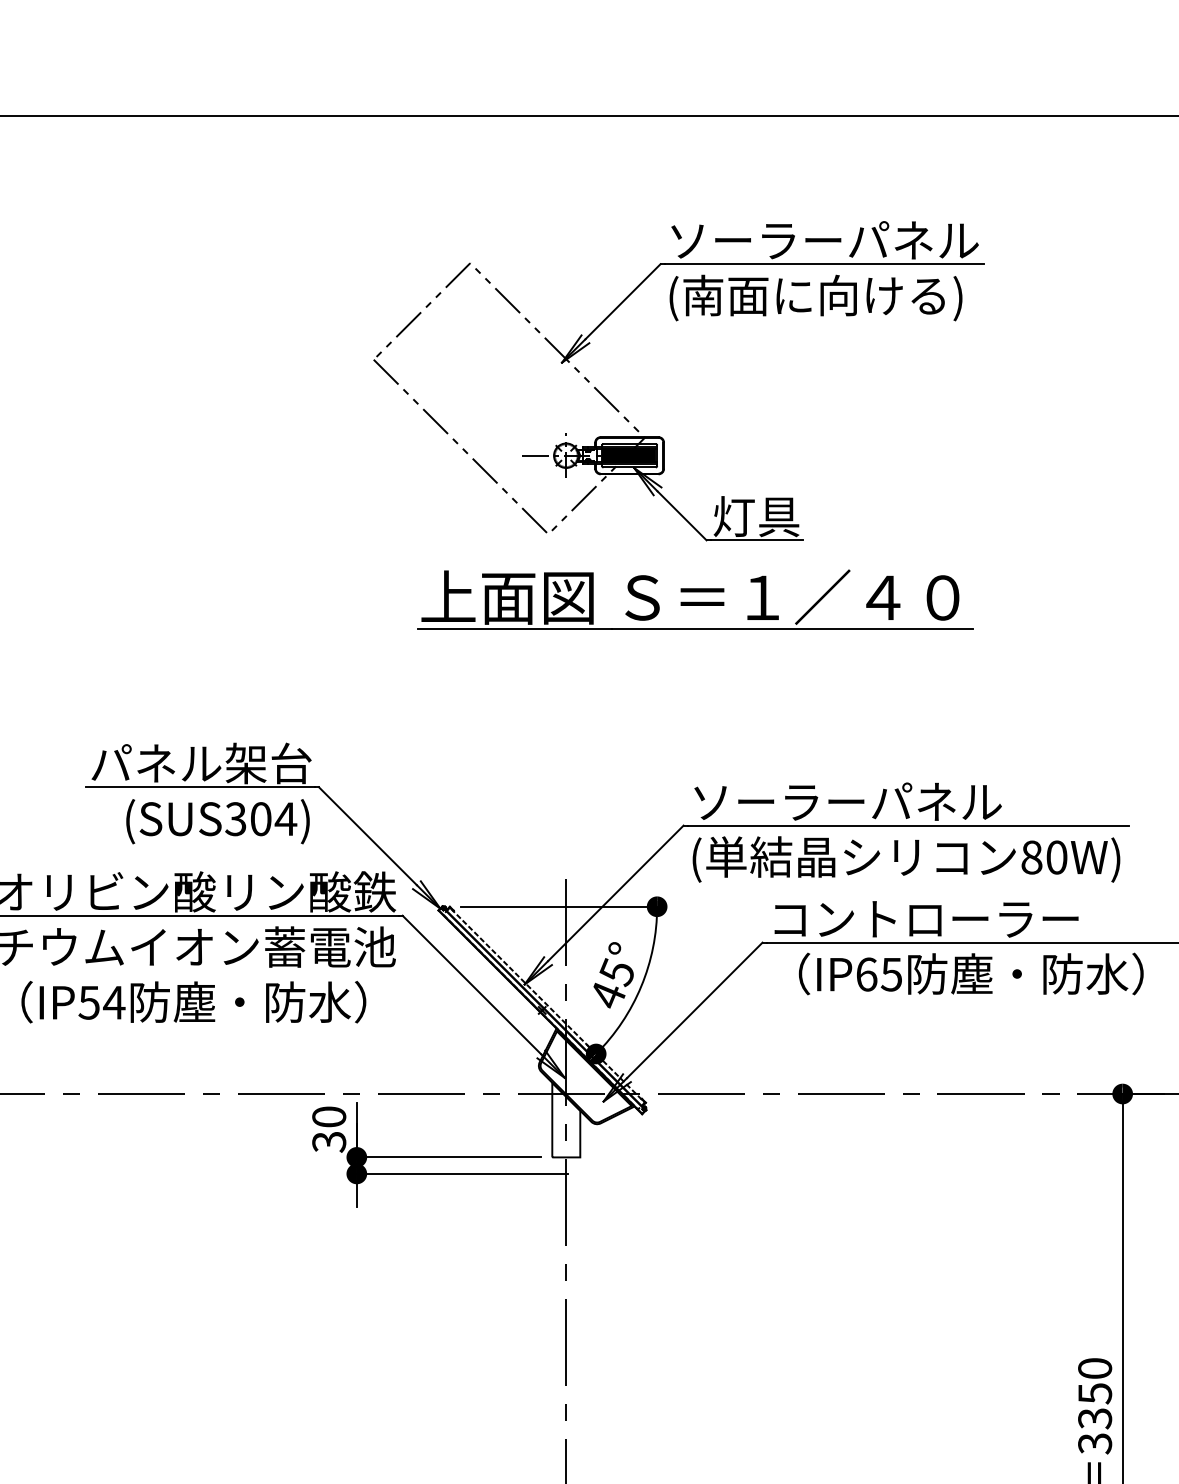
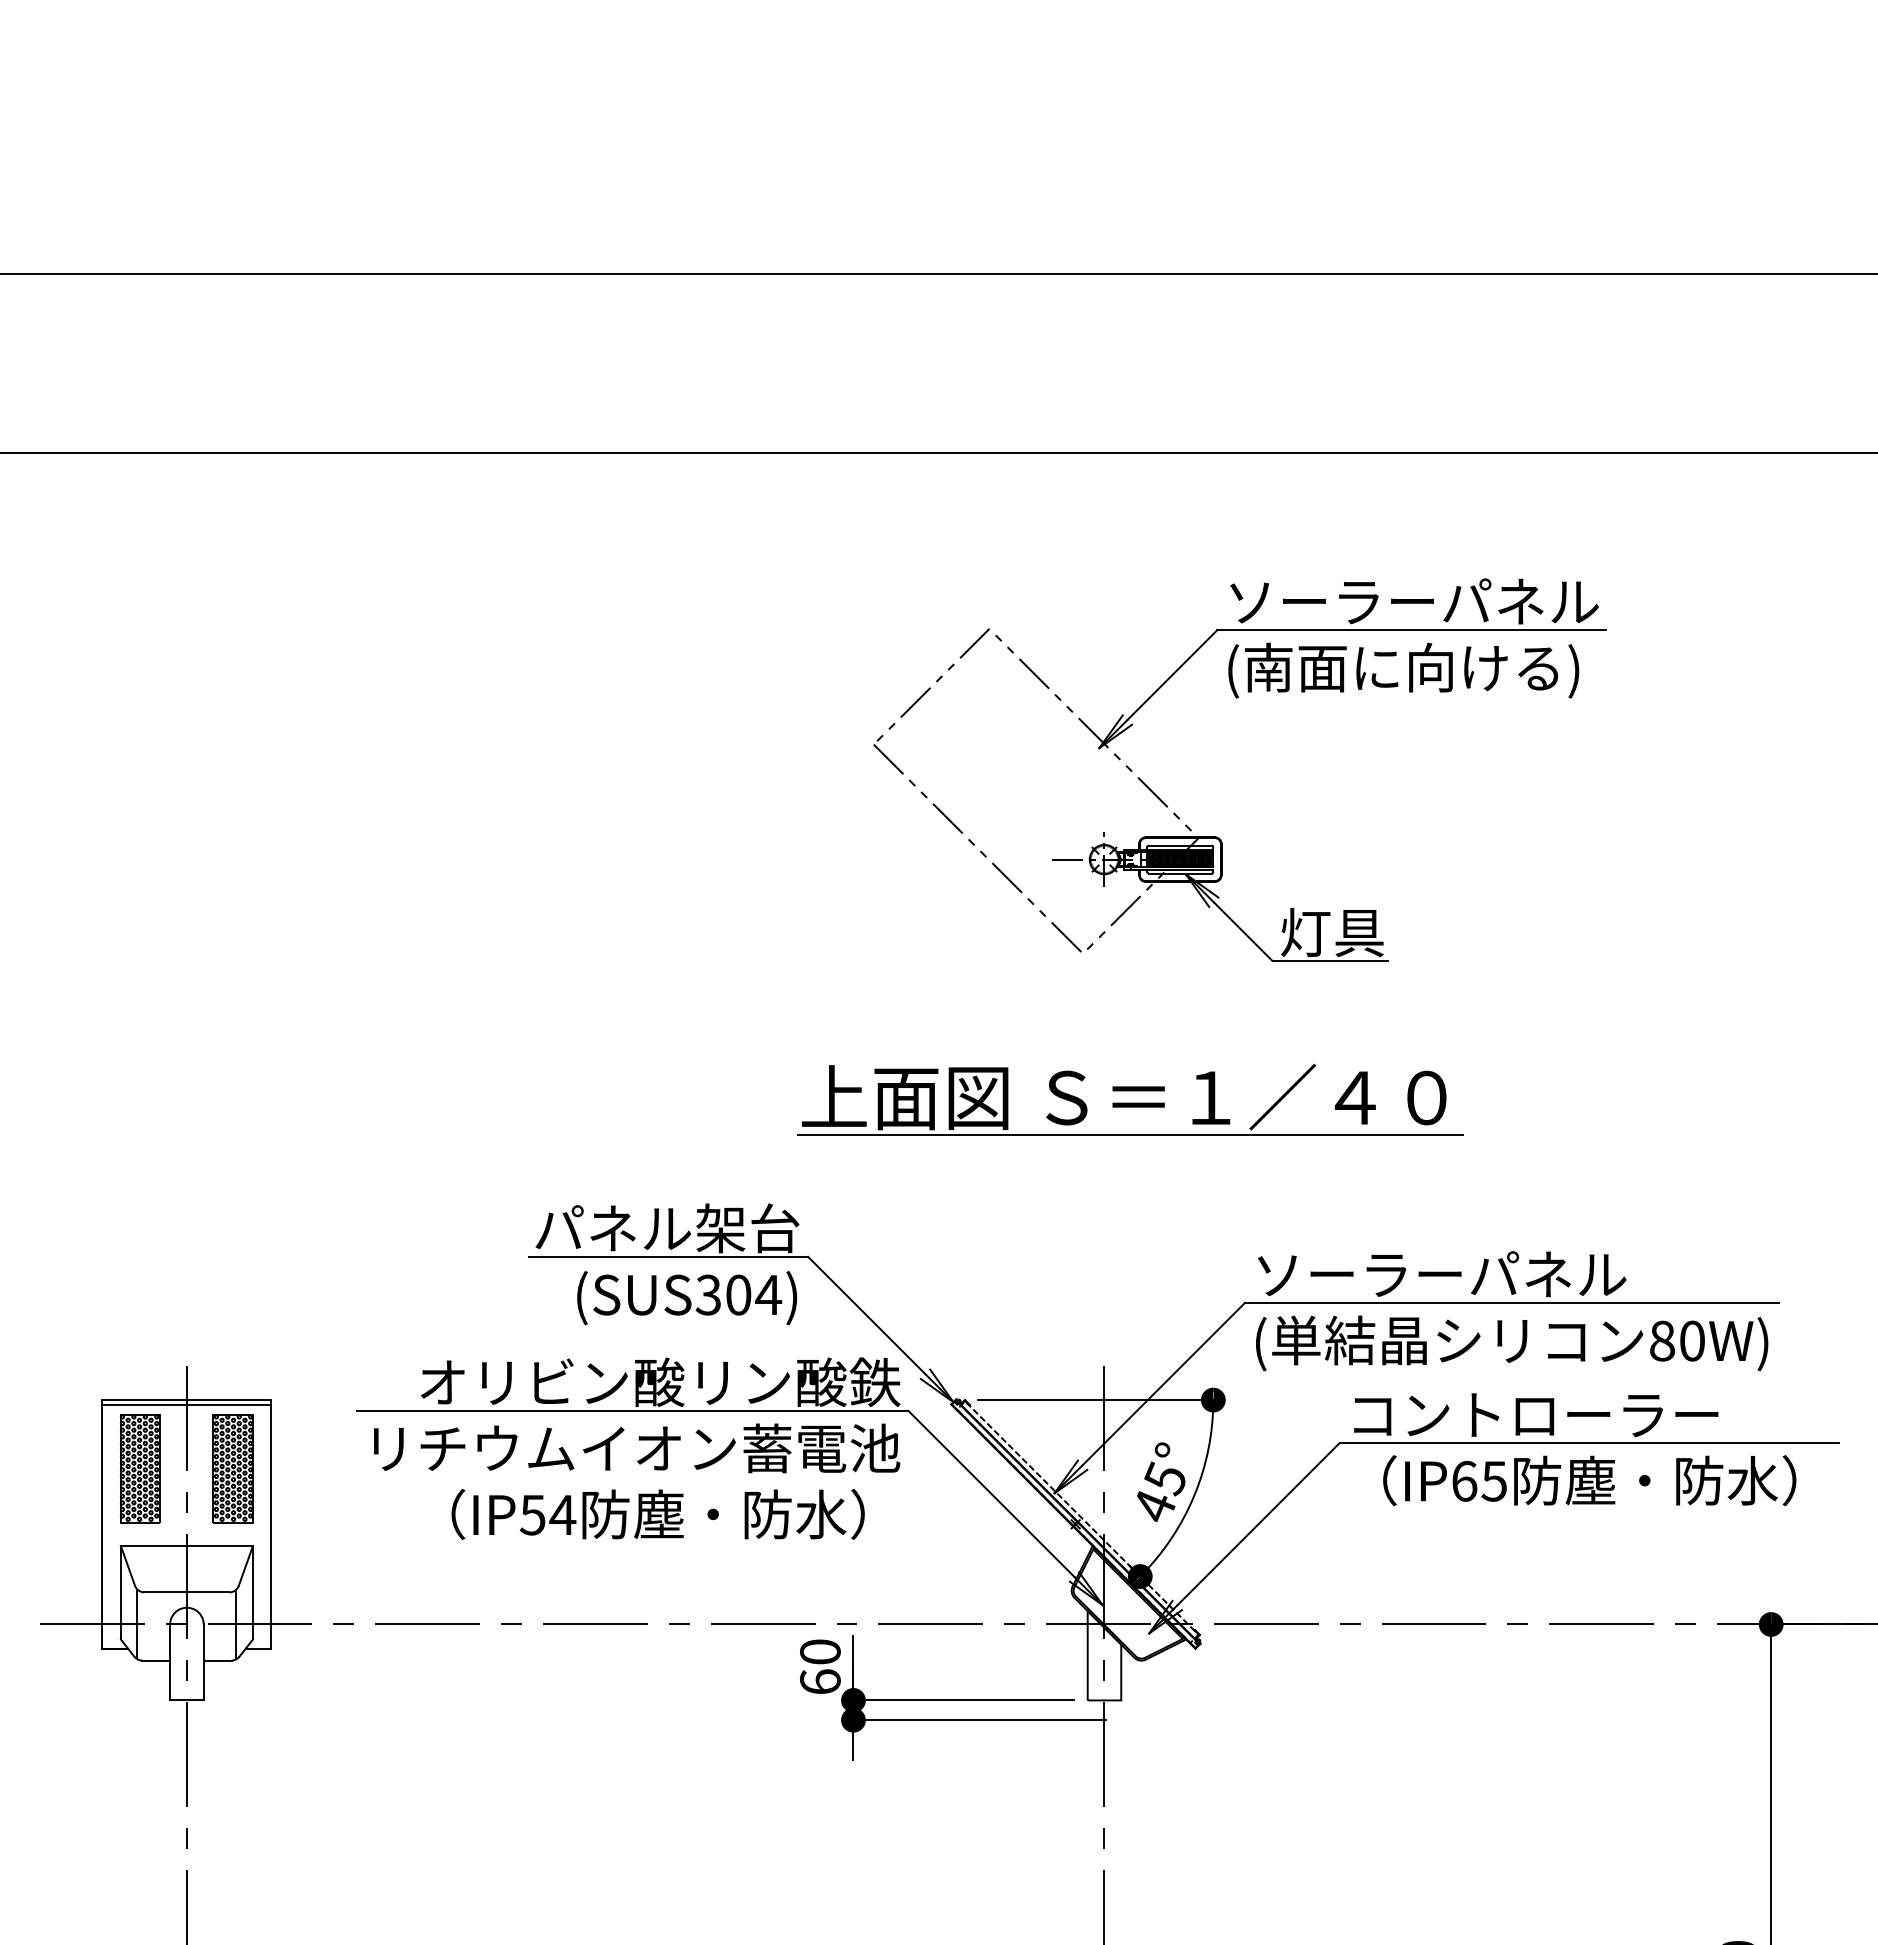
part: (695, 599) -> (1130, 1099), moved
text: (329, 1142) -> (820, 1682), 30 -> 60

